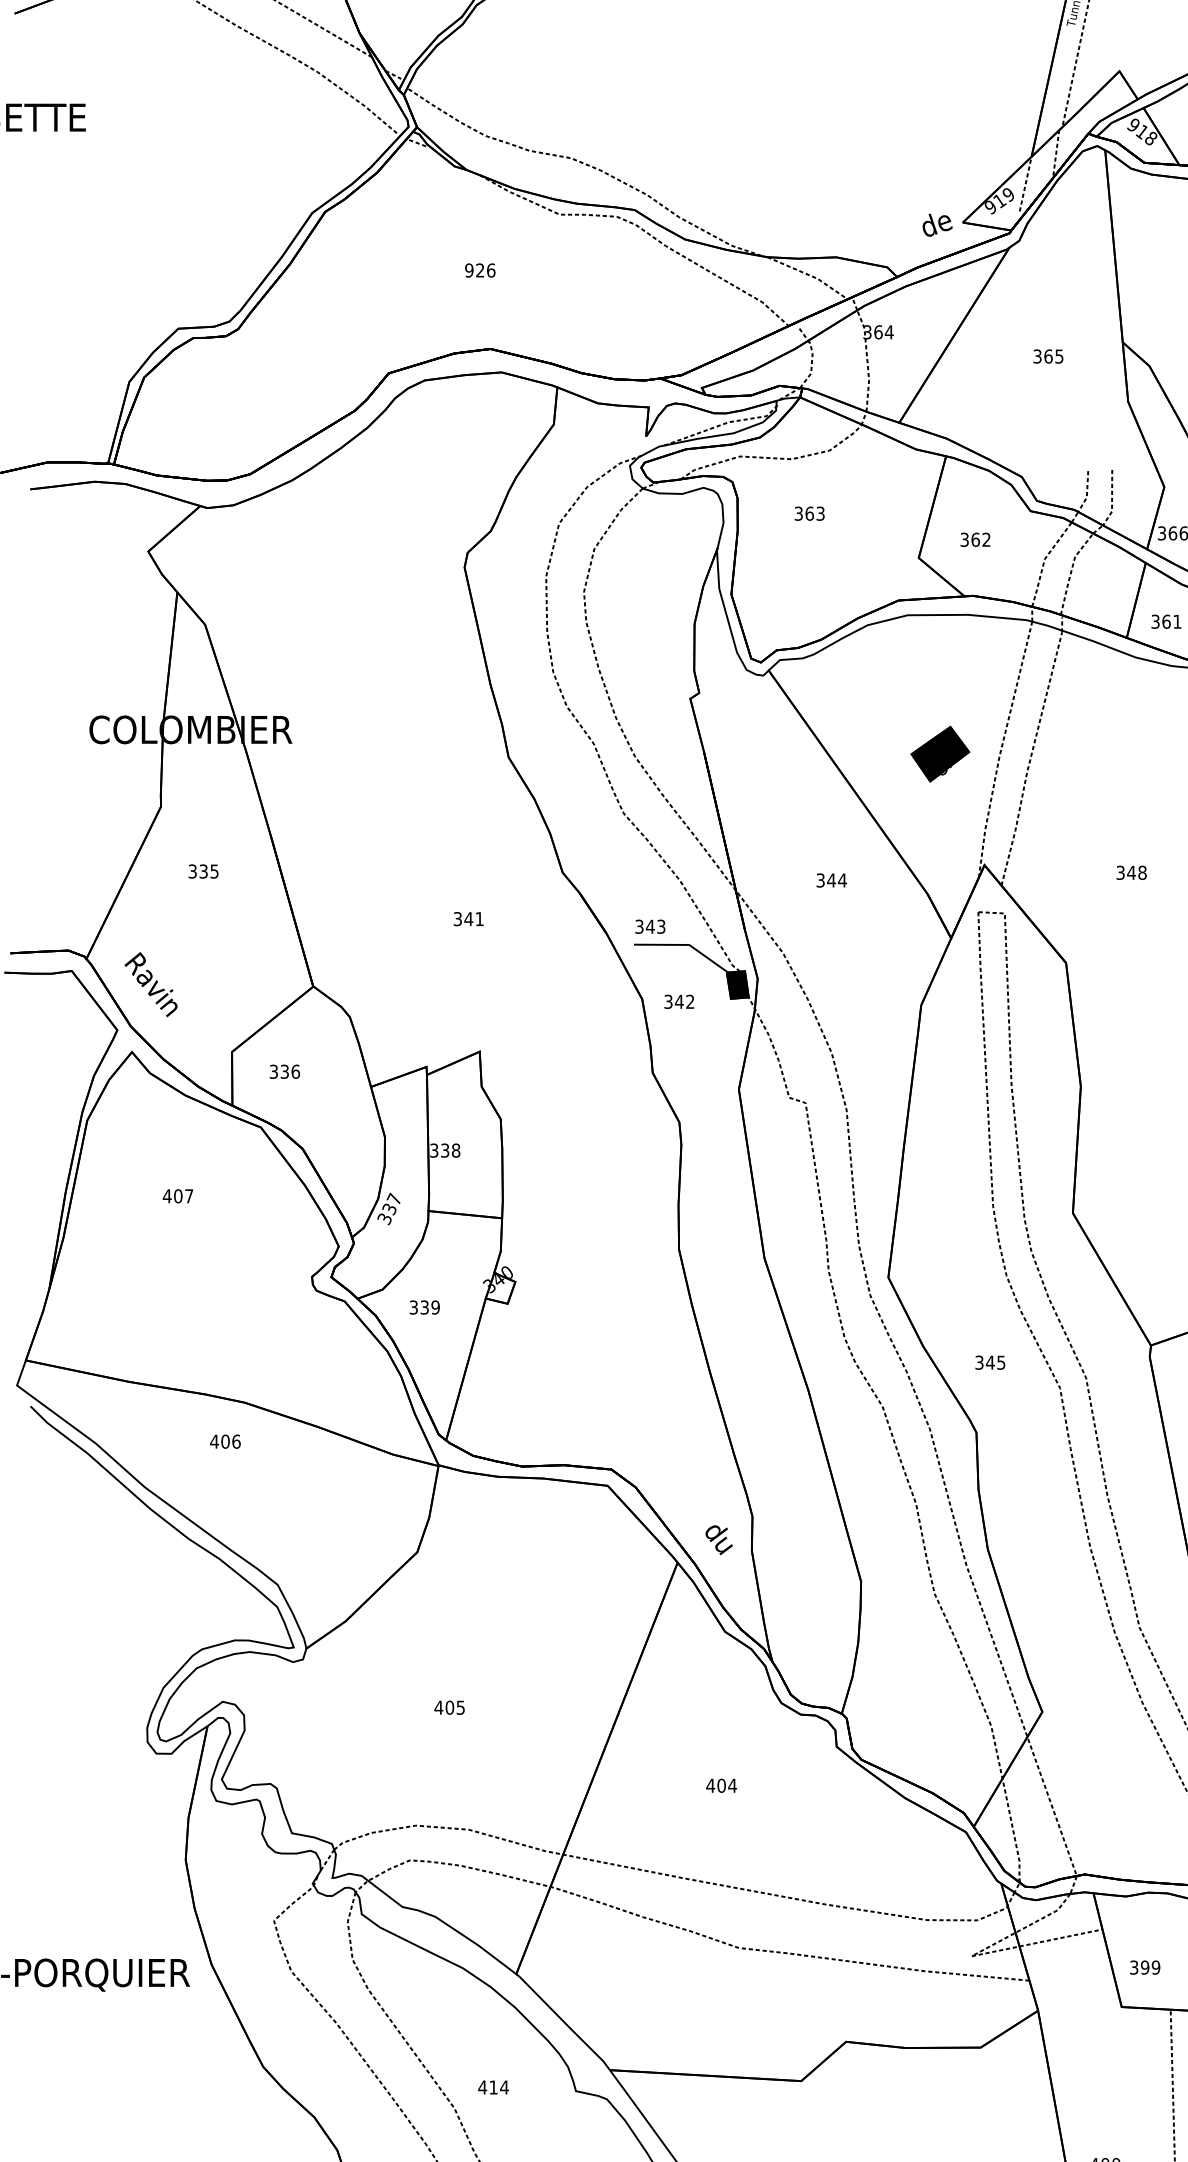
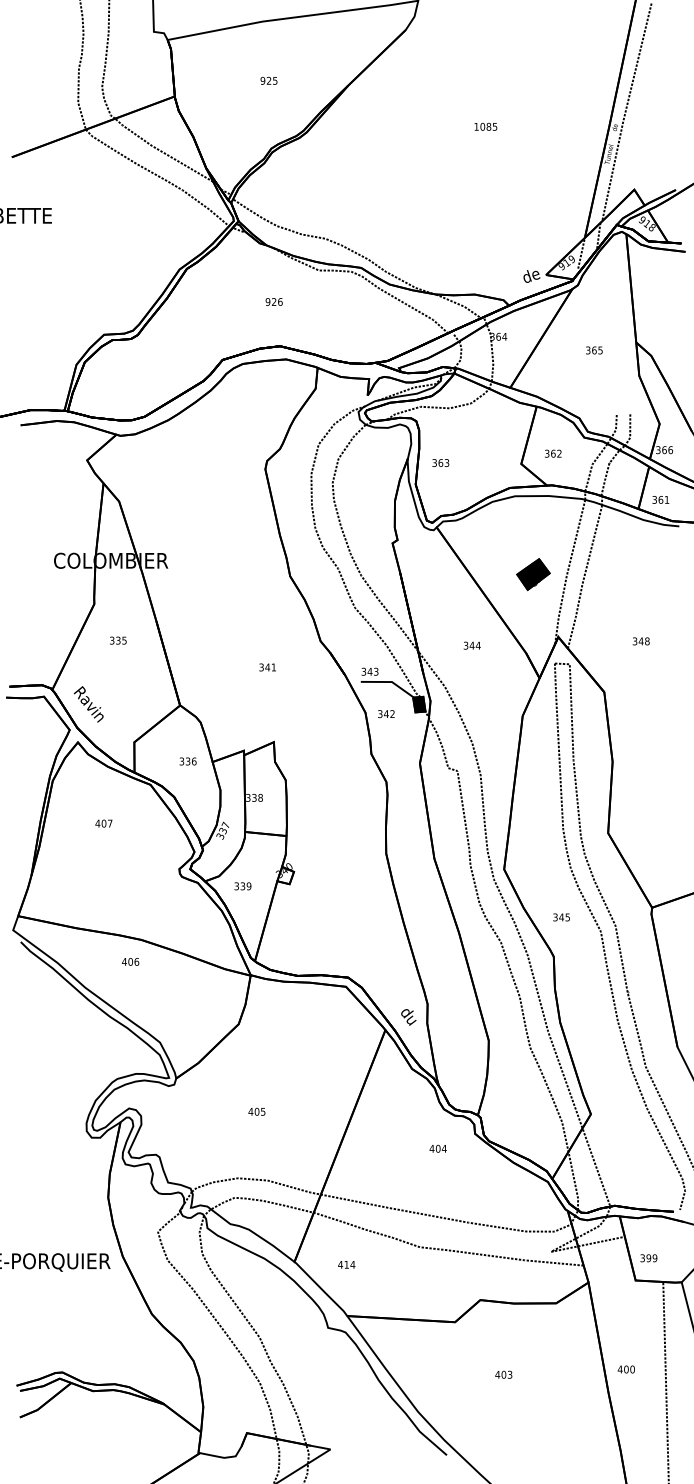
text: (809, 512) -> (440, 462), moved
text: (283, 1071) -> (187, 761), moved
text: (720, 1785) -> (437, 1148), moved
text: (493, 2086) -> (346, 1264), moved

